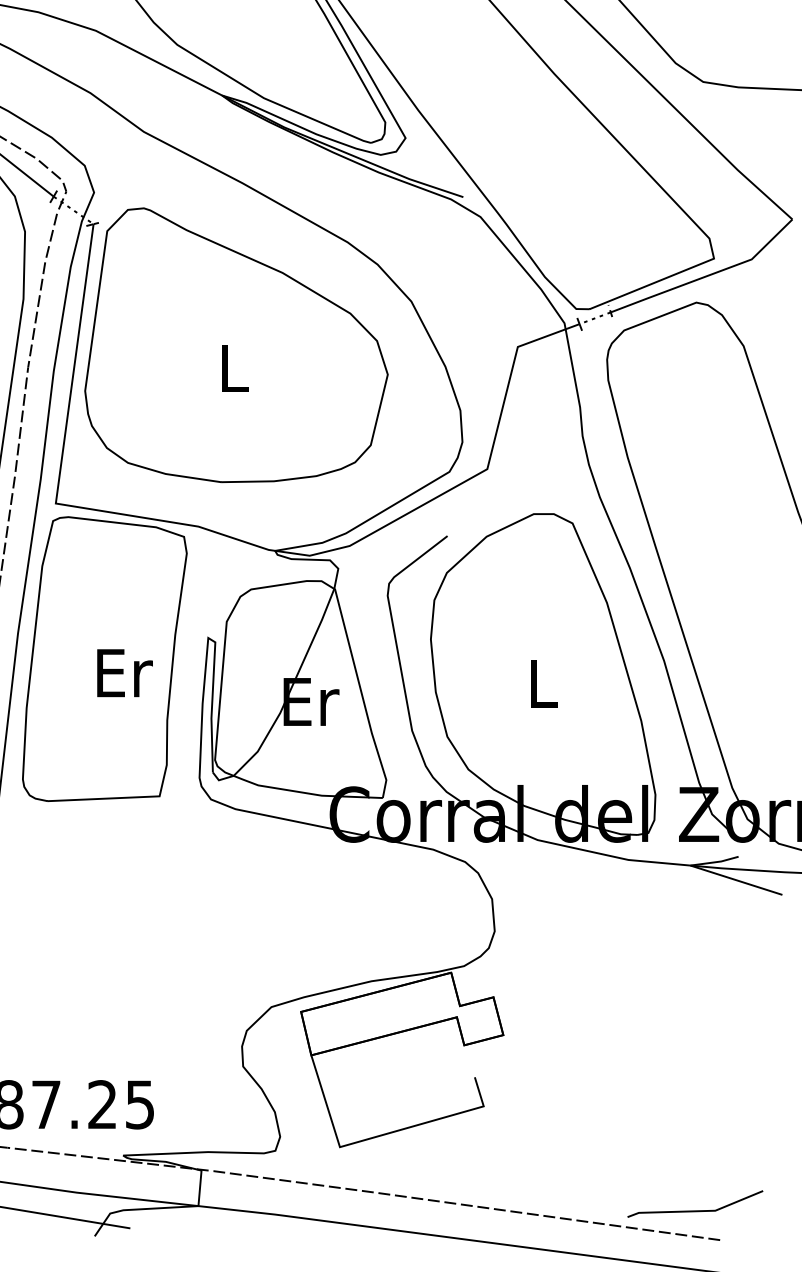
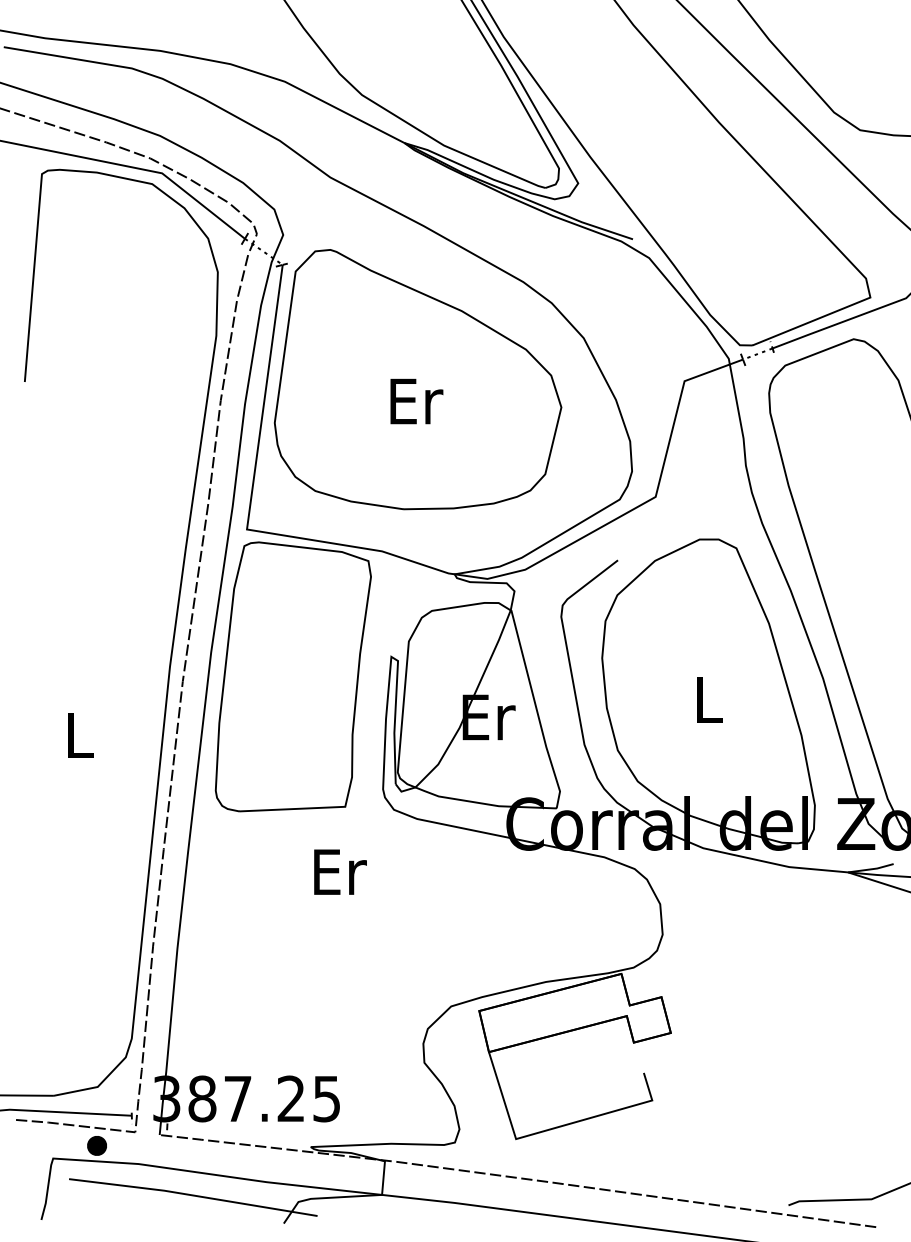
text: (234, 368) -> (416, 401), L -> Er
text: (125, 672) -> (340, 871), moved

